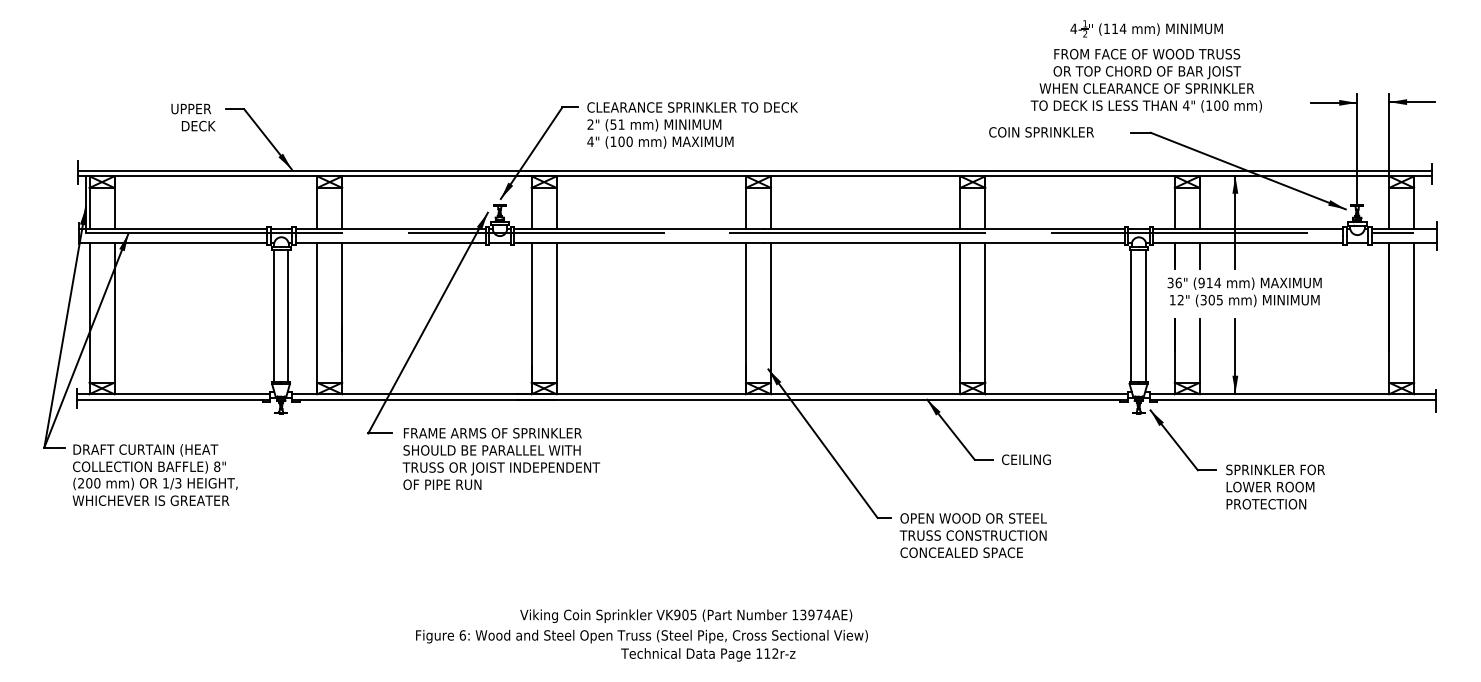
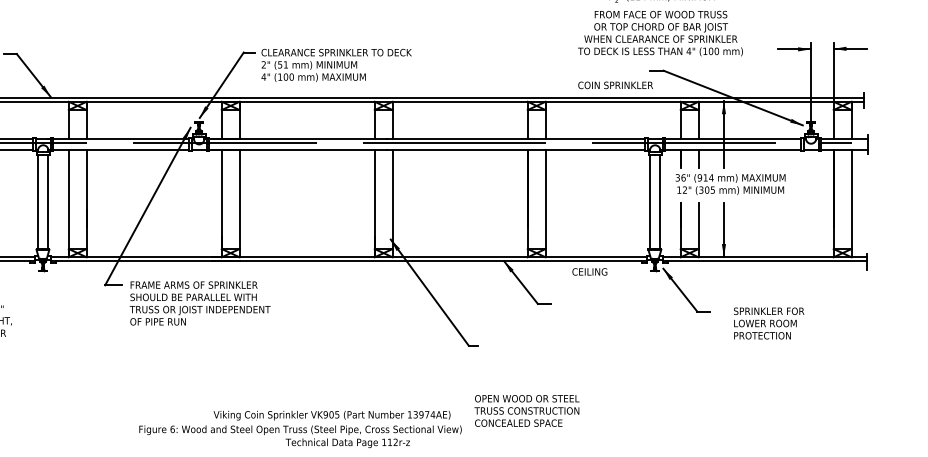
text: (1041, 132) -> (615, 85), moved
text: (1026, 459) -> (589, 271), moved
text: (1275, 486) -> (769, 323), moved
text: (972, 535) -> (526, 410), moved

